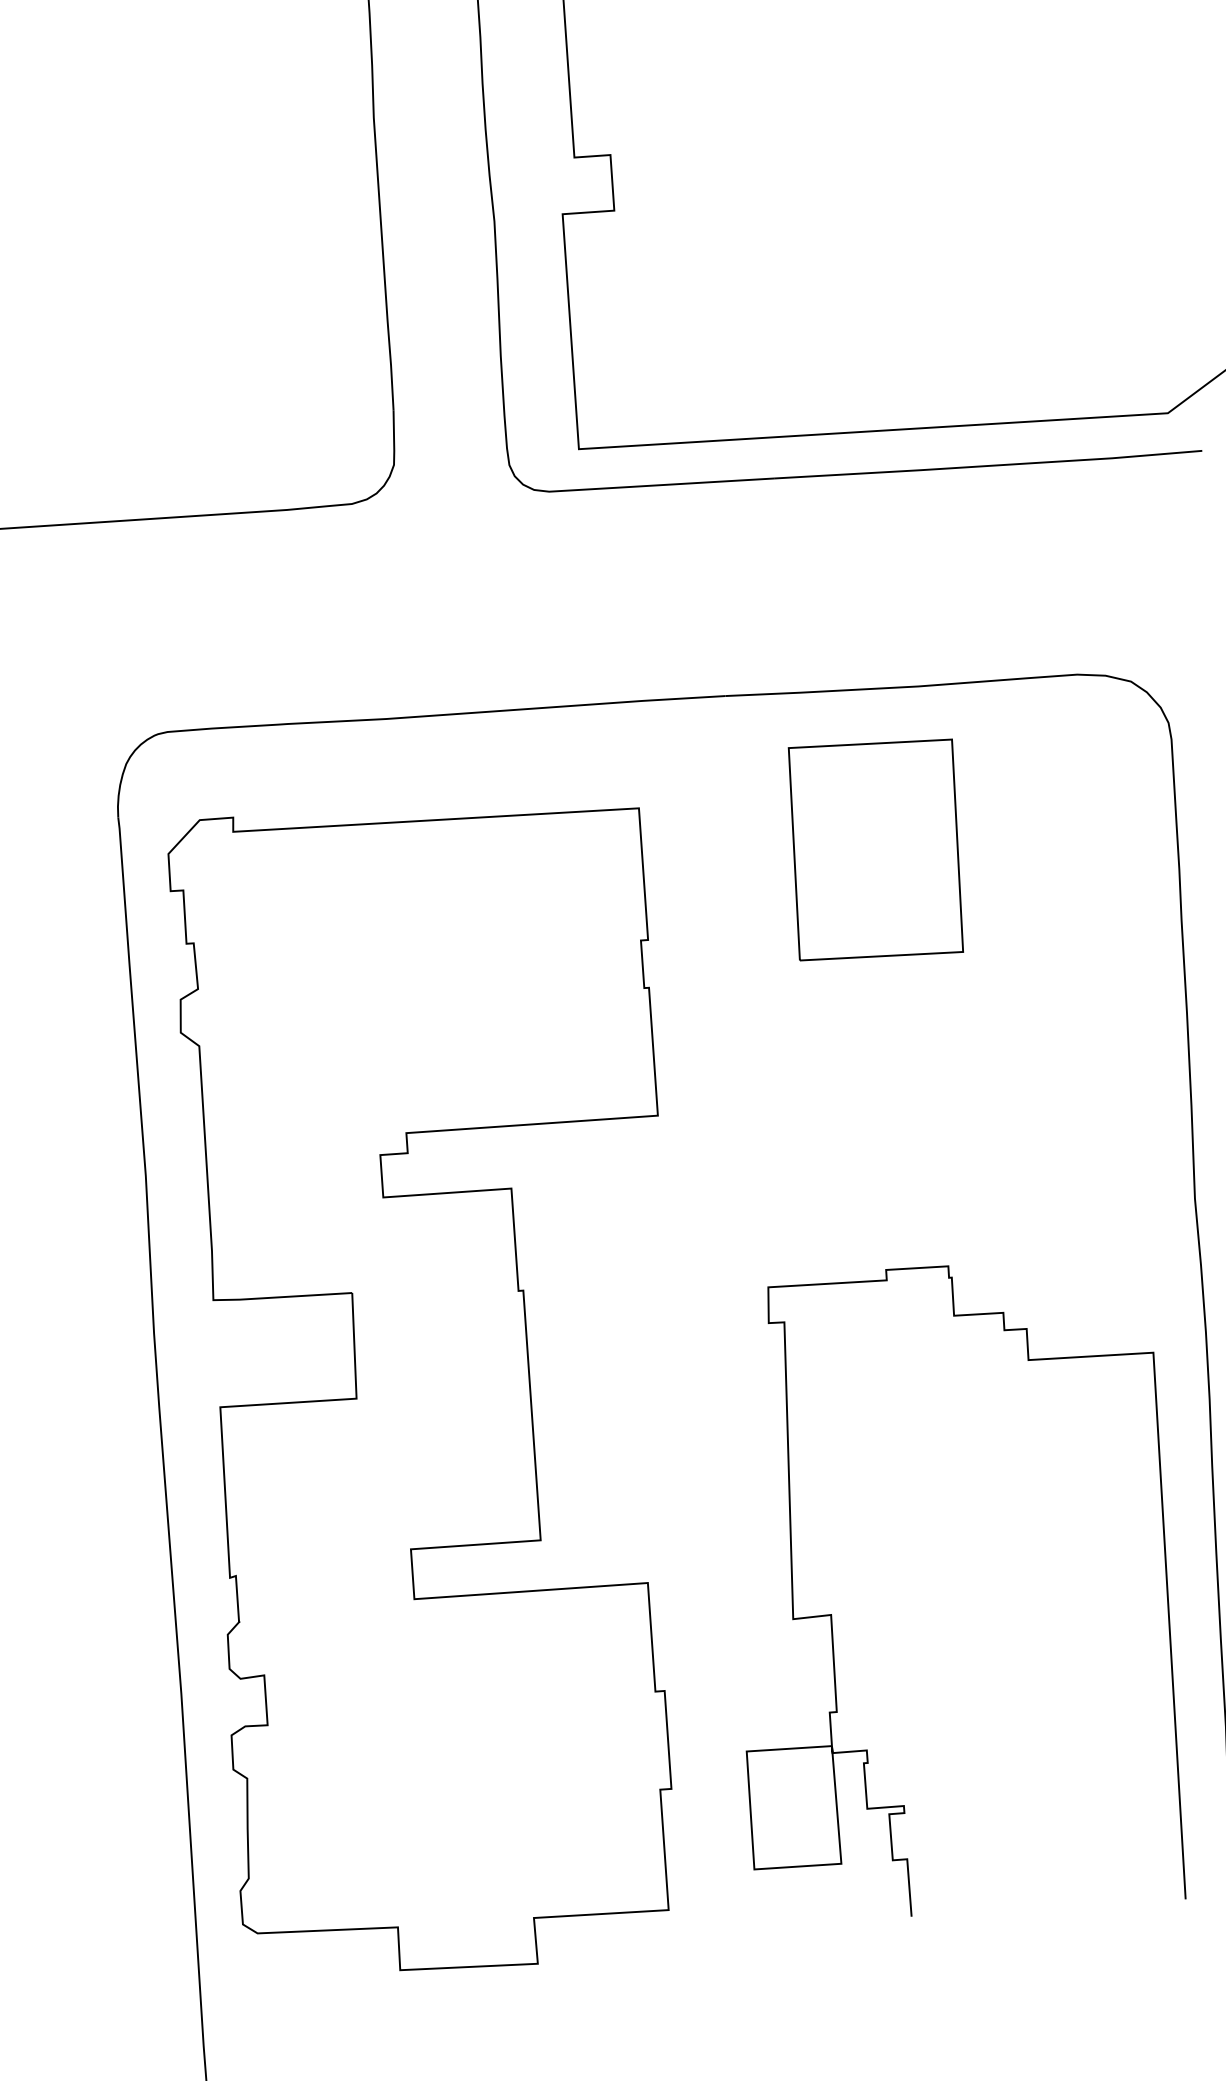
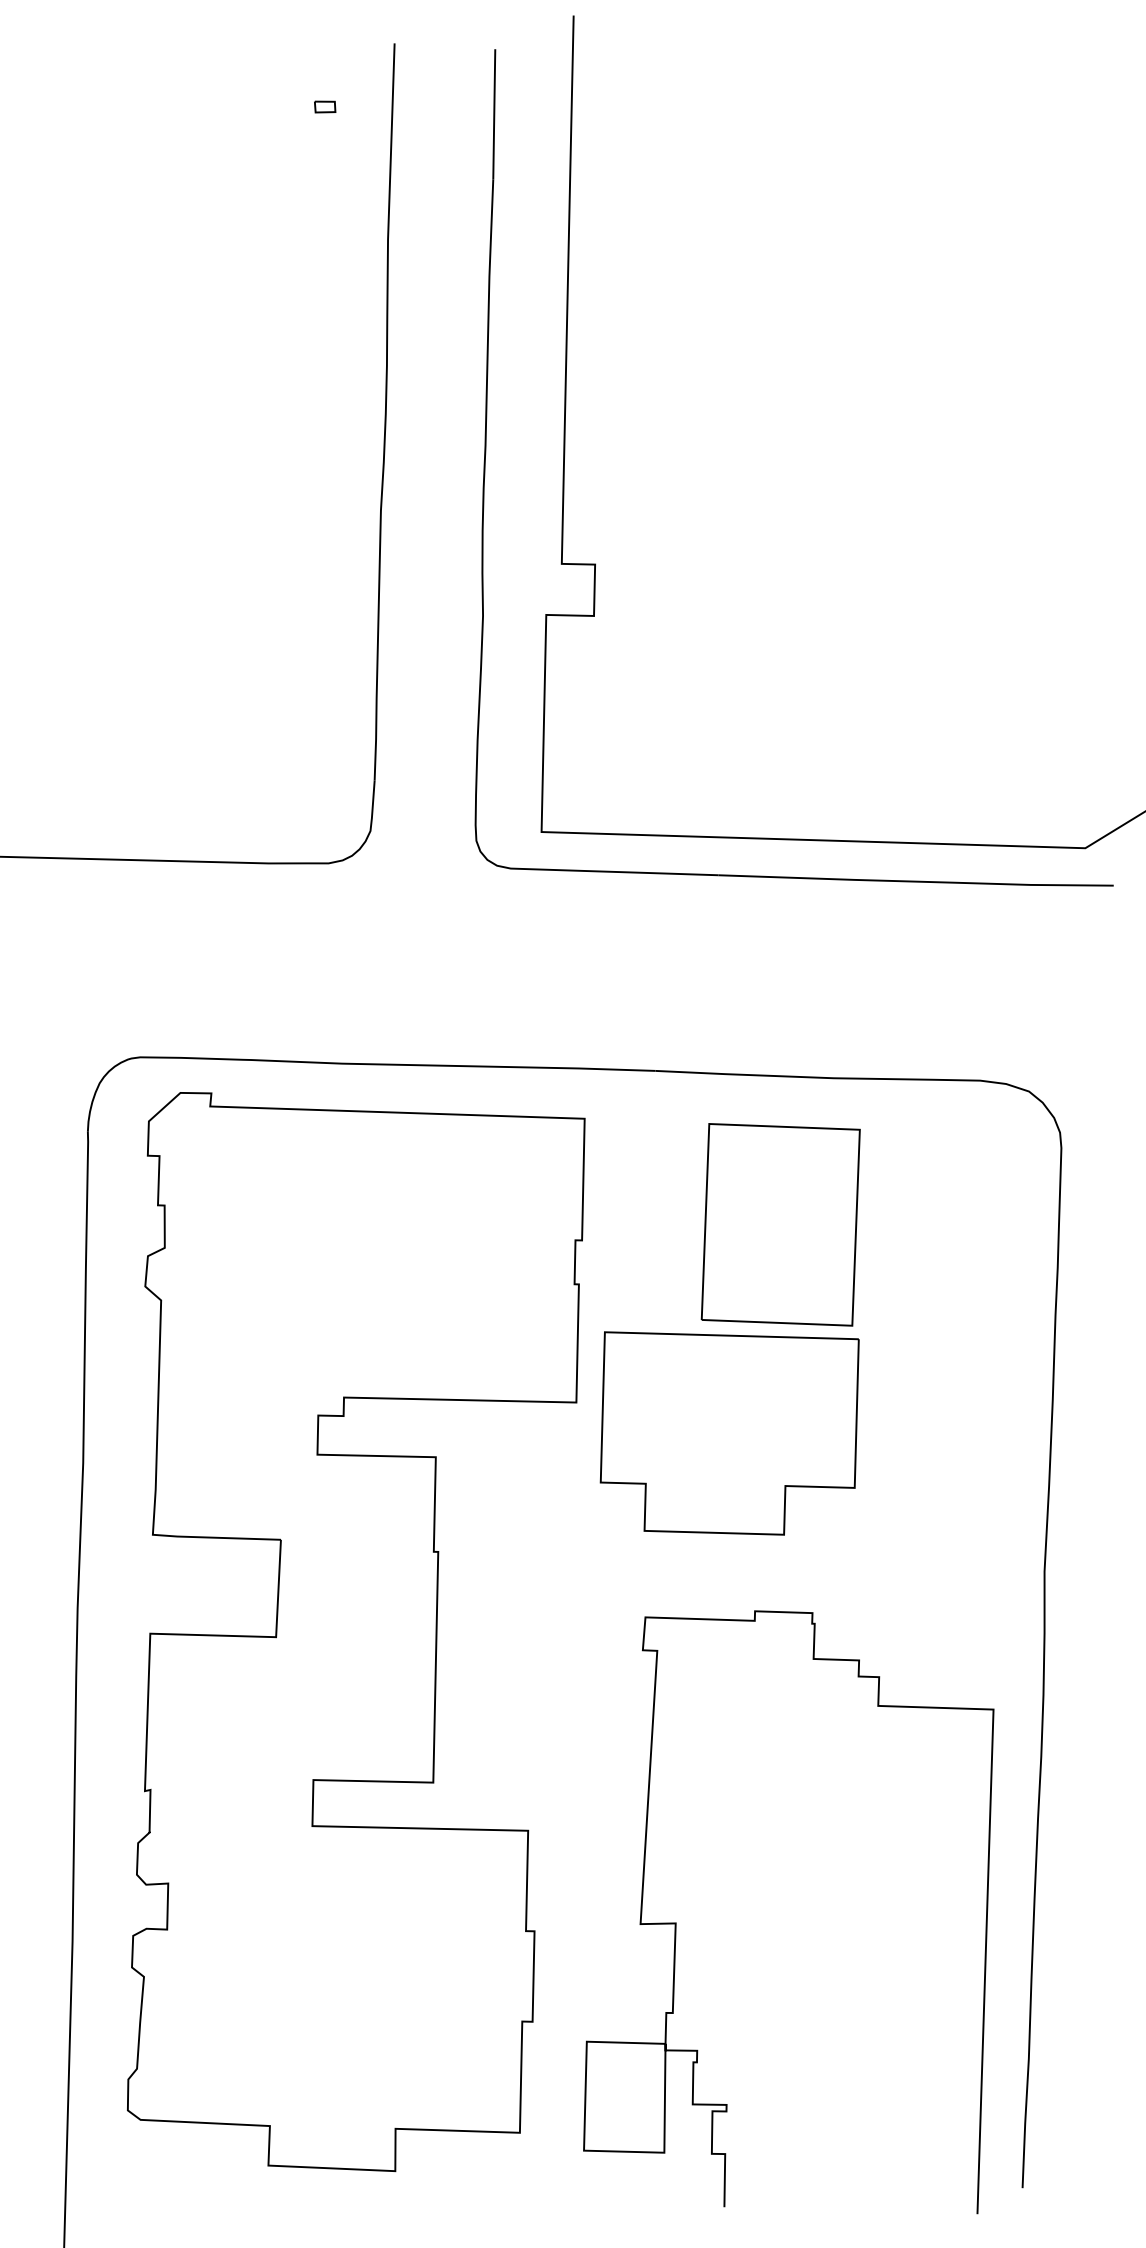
part: (841, 1080) -> (729, 1433), added
part: (442, 1385) -> (356, 1632), moved

